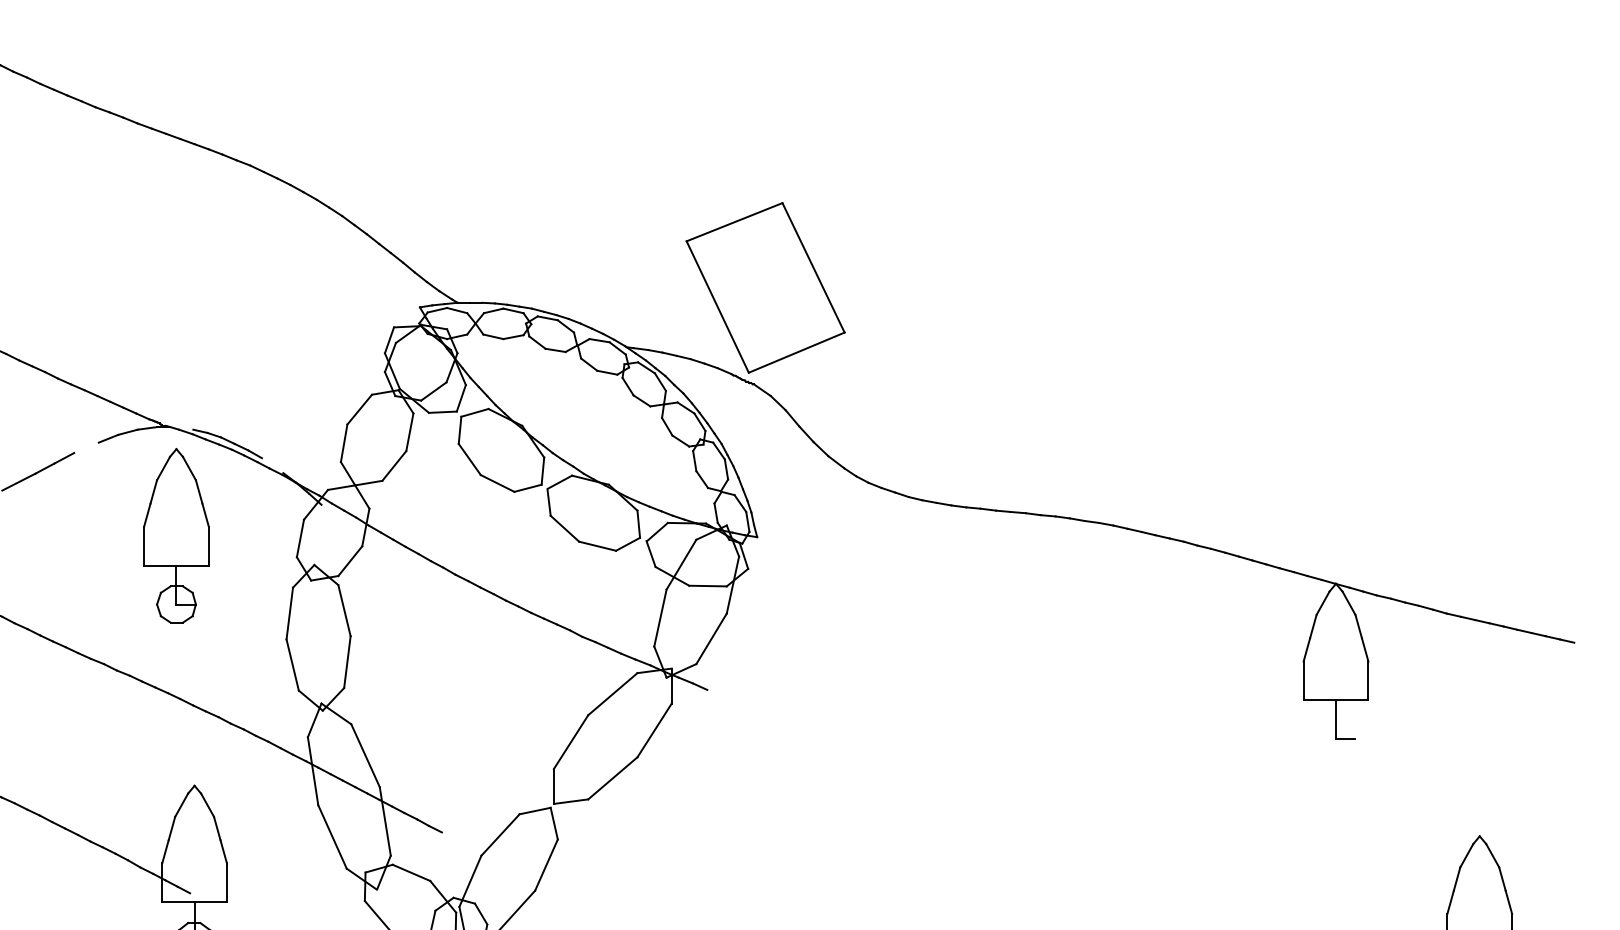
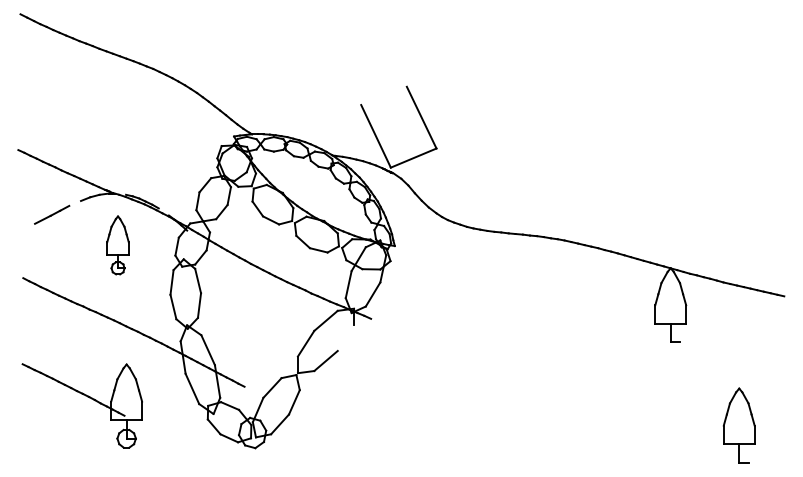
line: (733, 221) -> (383, 95), removed
part: (175, 536) -> (117, 245), size x0.7
line: (653, 729) -> (345, 337), removed

